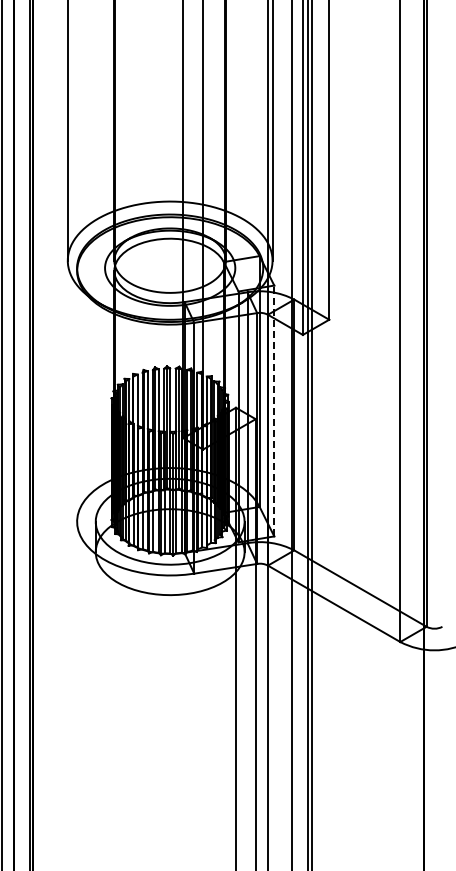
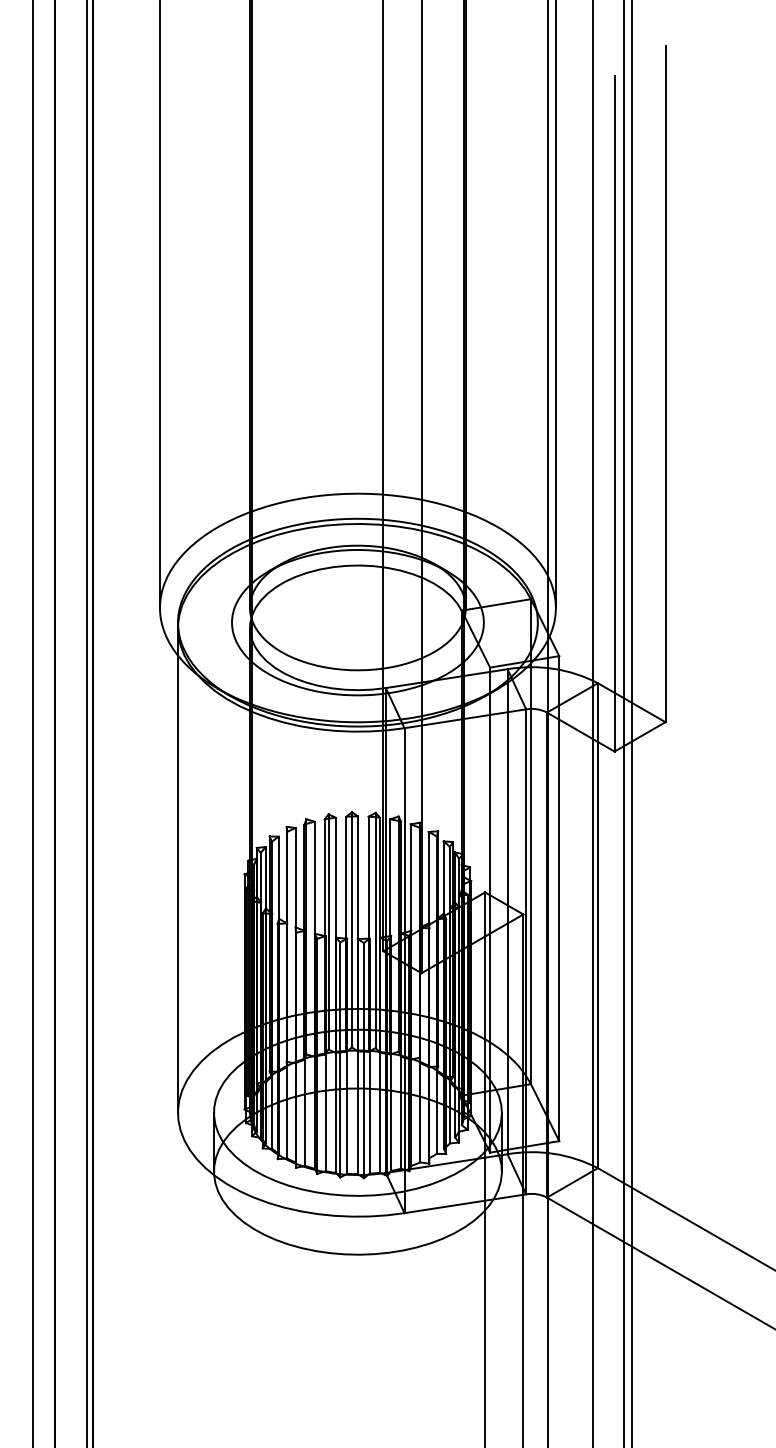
line: (77, 395) -> (178, 868), added
line: (274, 410) -> (559, 897), dashed -> solid

